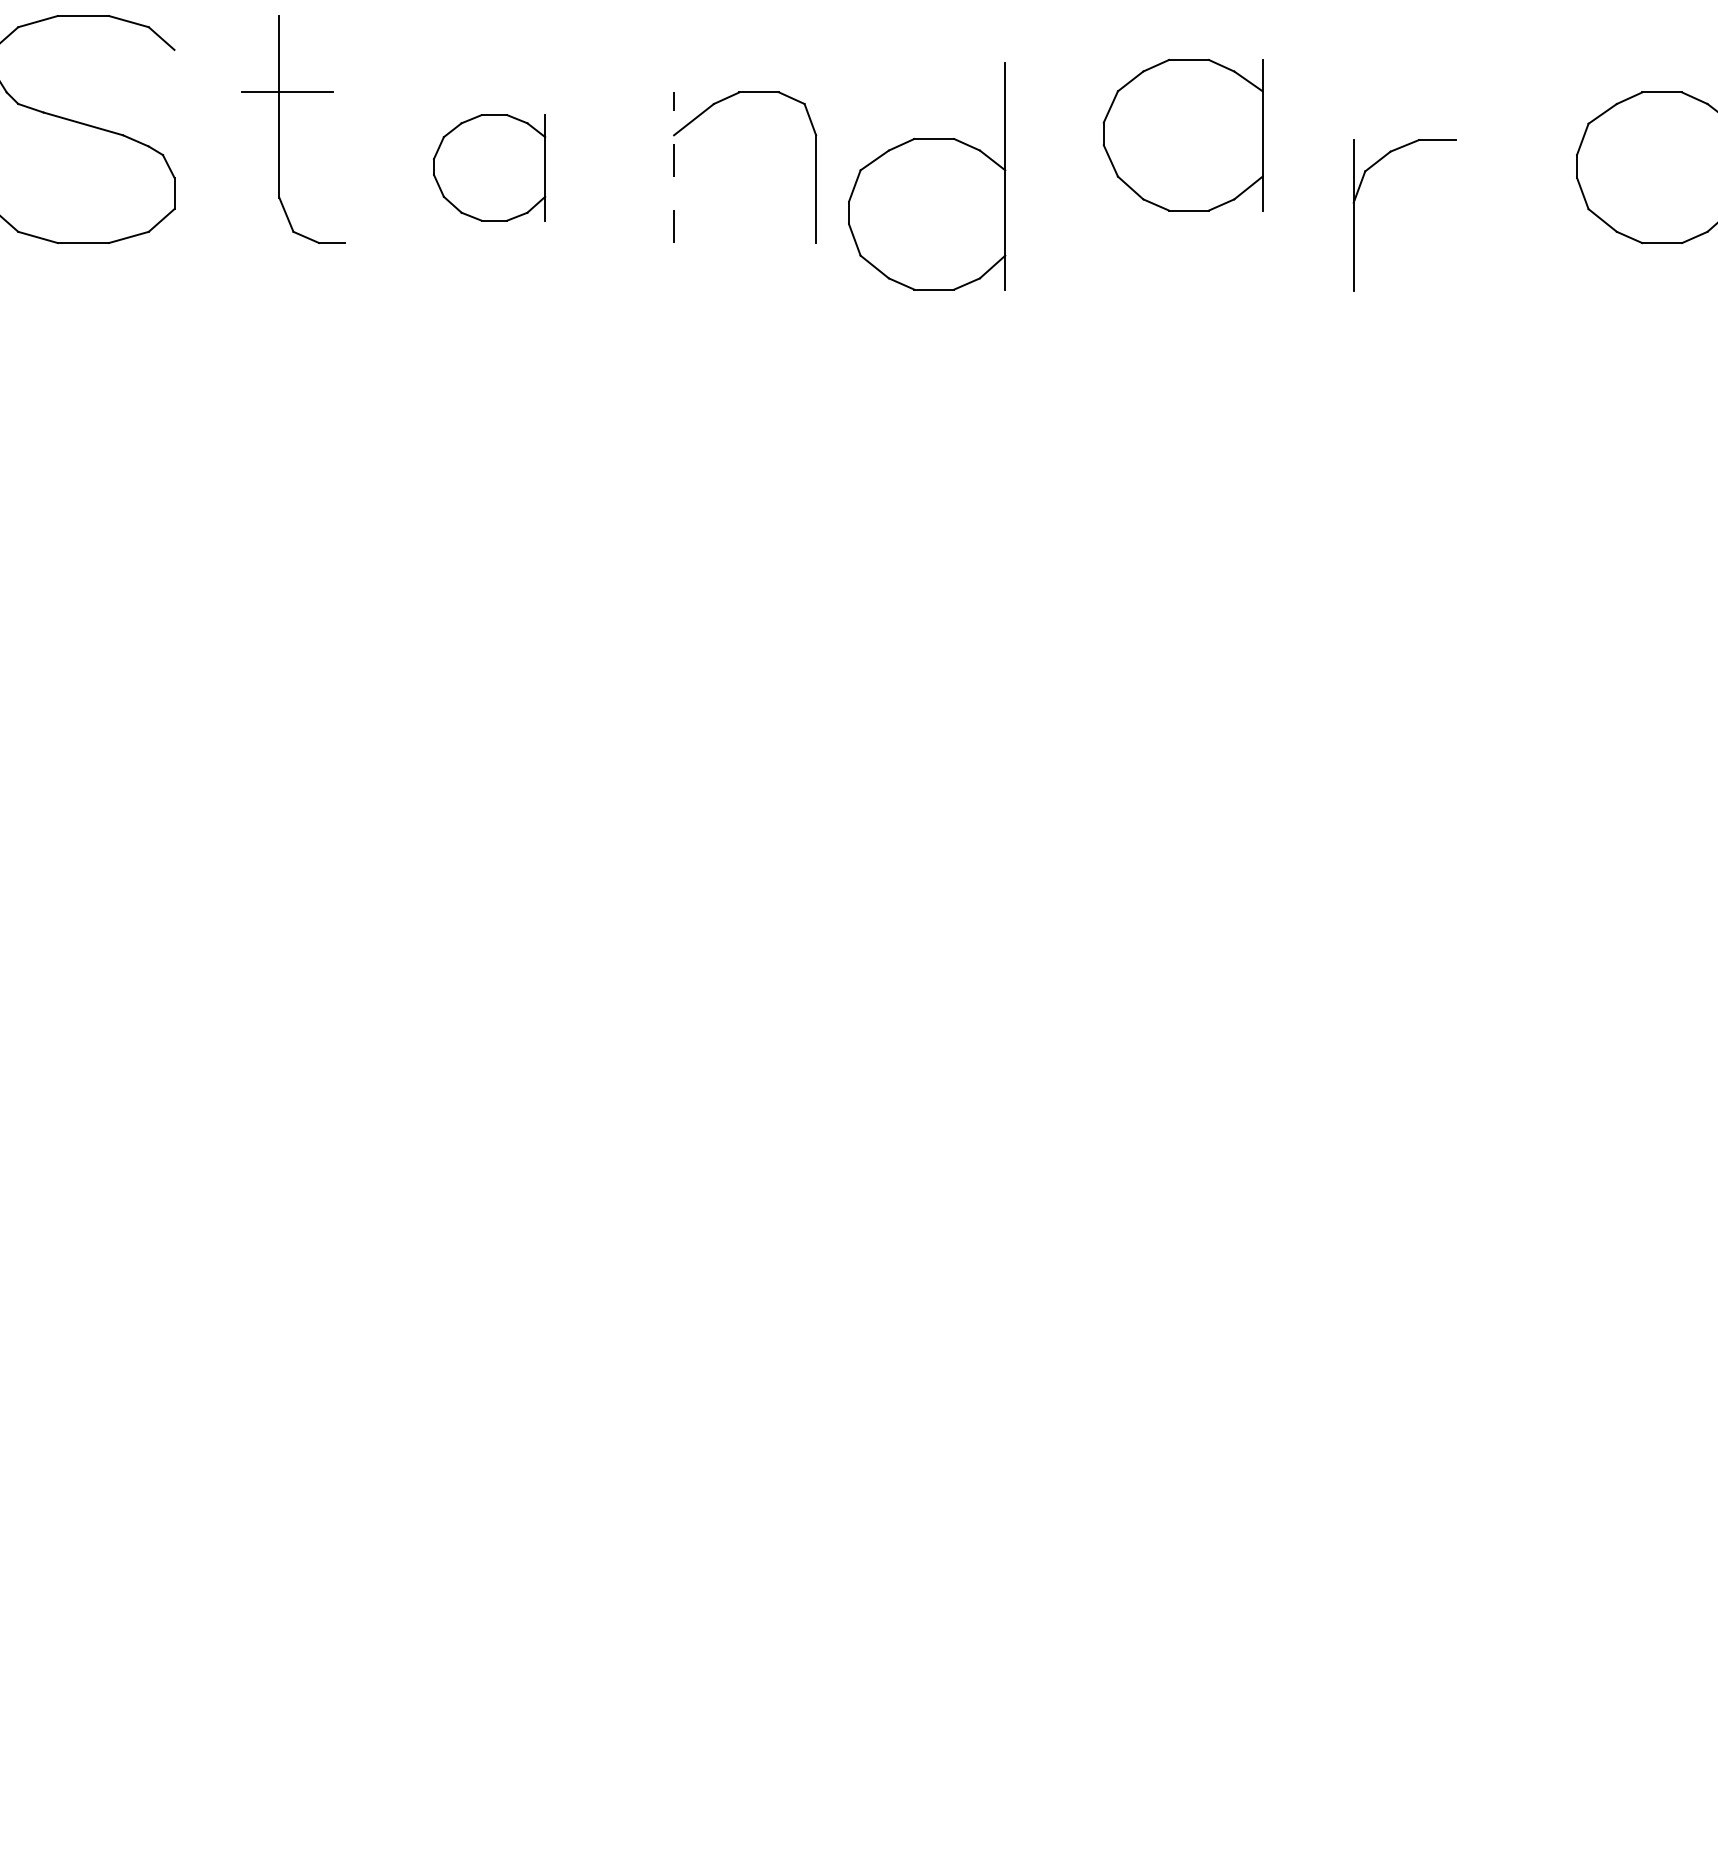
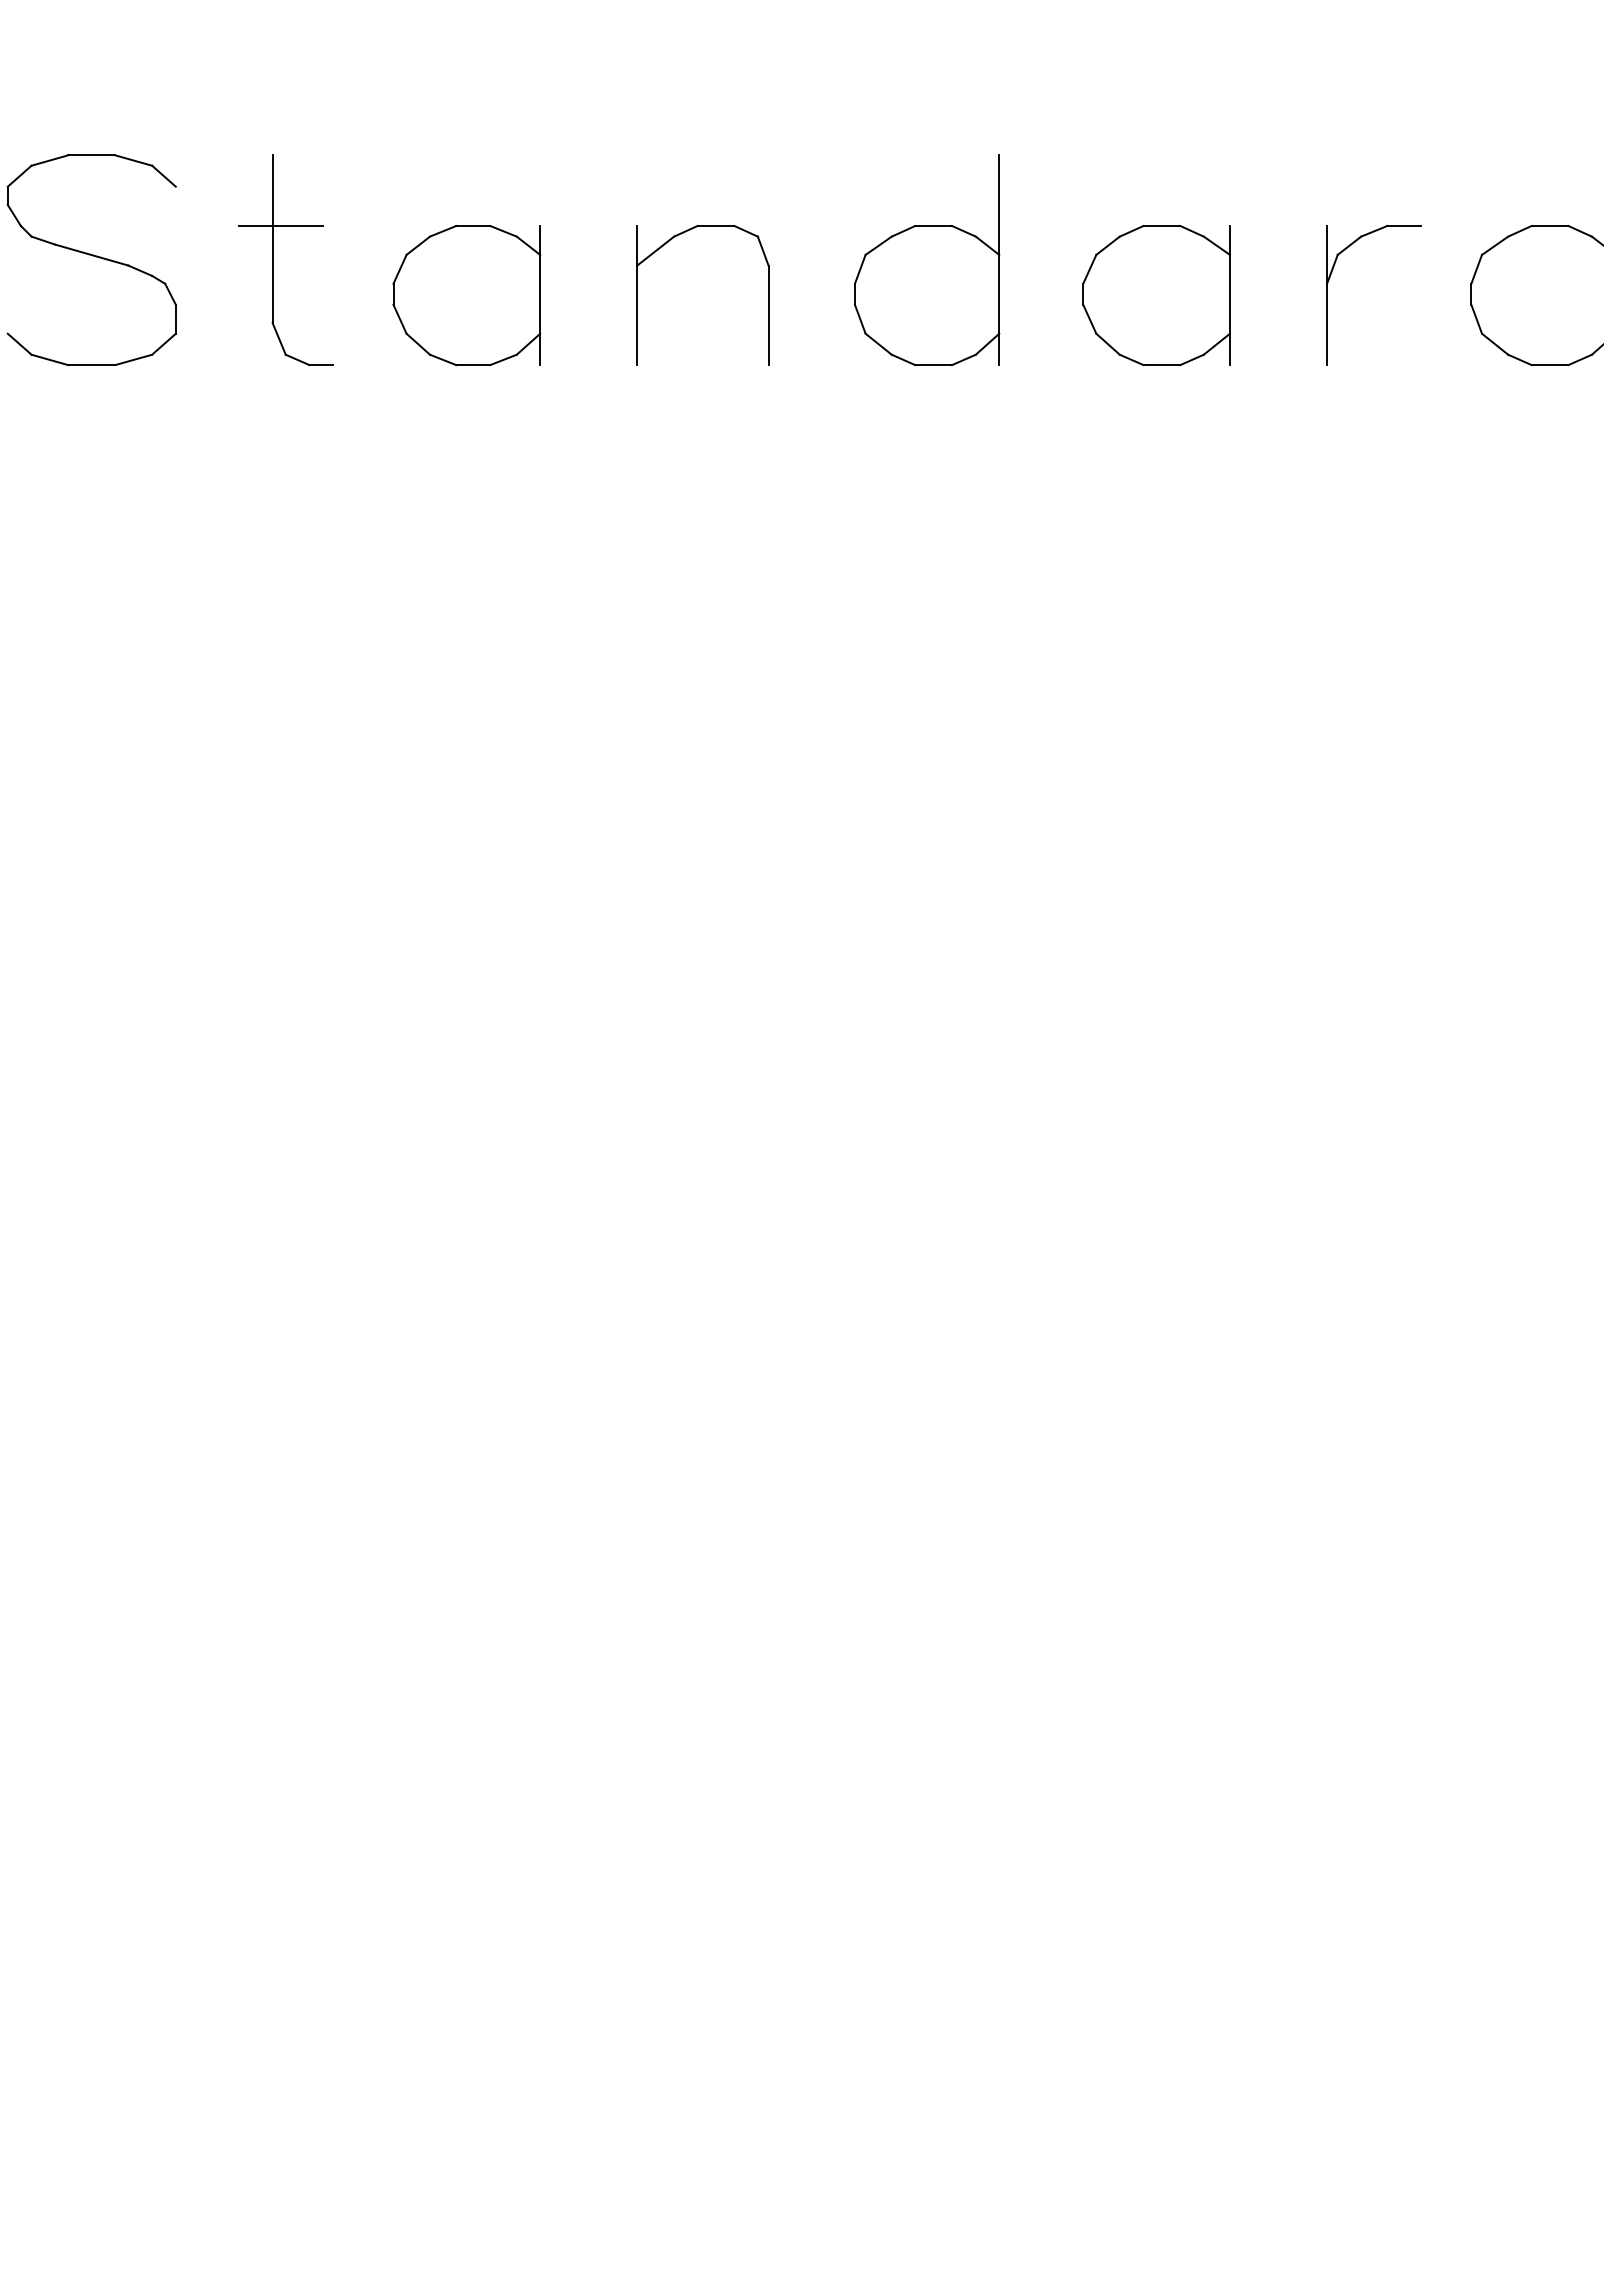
part: (1183, 135) -> (1156, 295), moved
part: (489, 167) -> (466, 295), size x1.43
line: (674, 167) -> (637, 295), dashed -> solid
part: (927, 176) -> (927, 260), moved
part: (1354, 215) -> (1327, 295), moved

